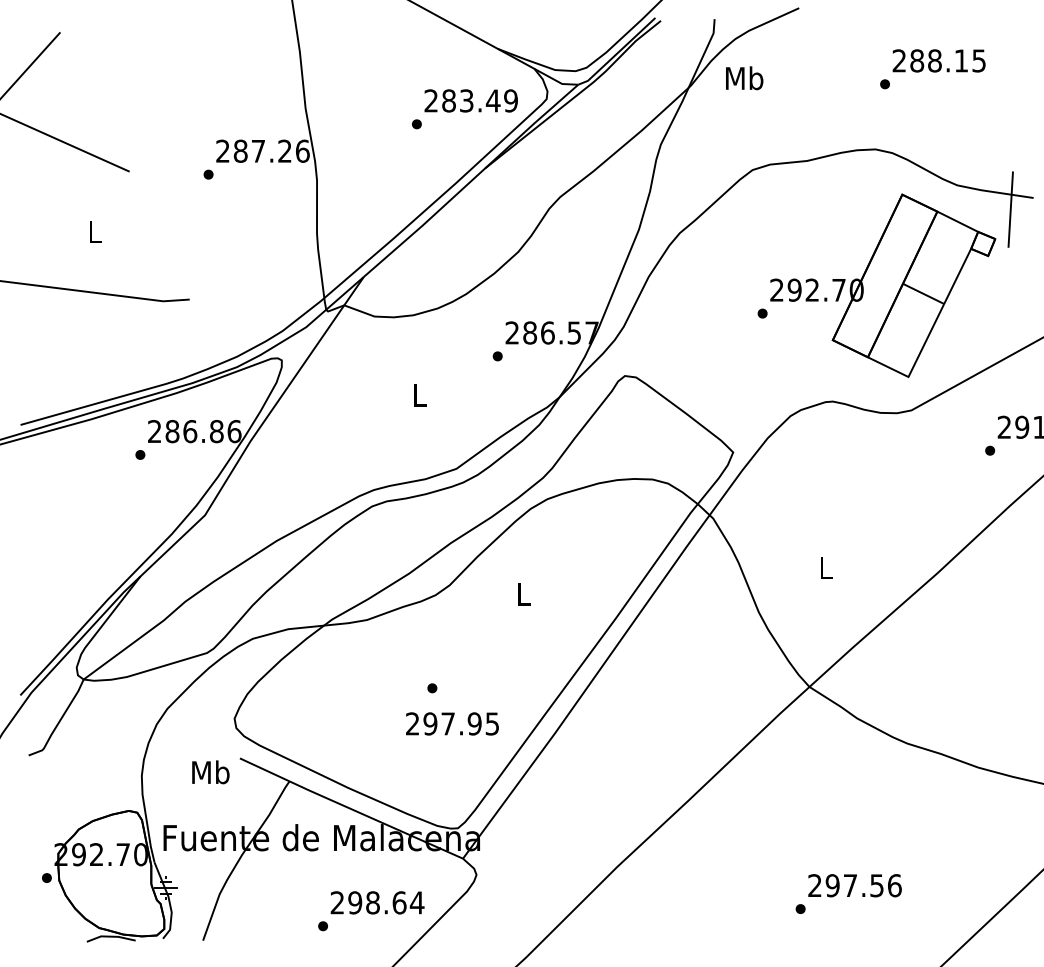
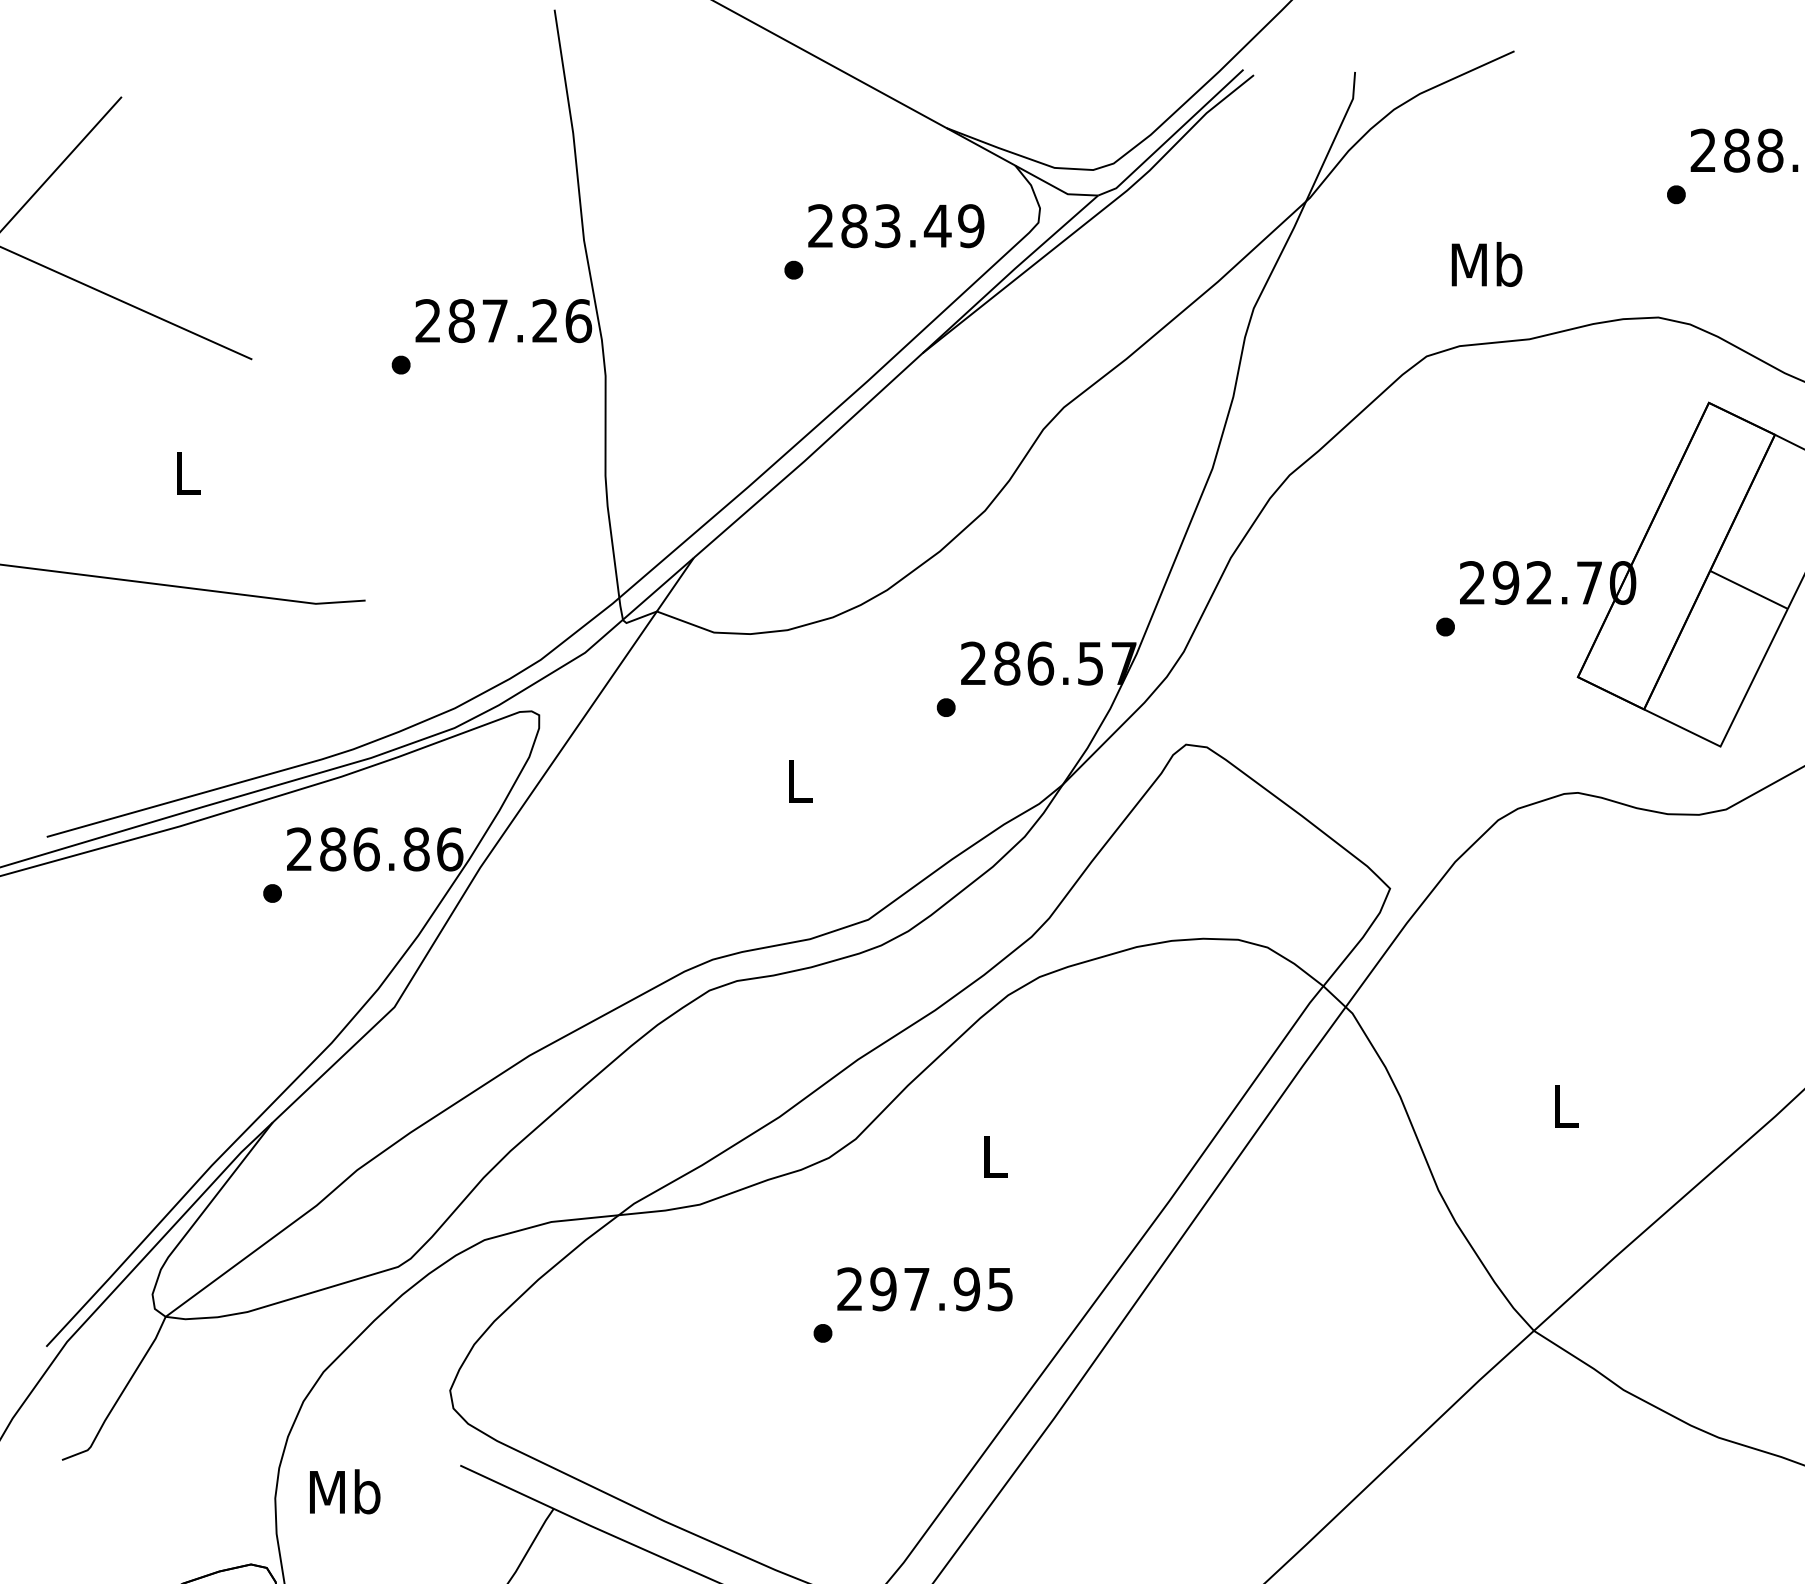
text: (744, 78) -> (1486, 264), moved
text: (452, 723) -> (925, 1288), moved
text: (210, 772) -> (344, 1492), moved

